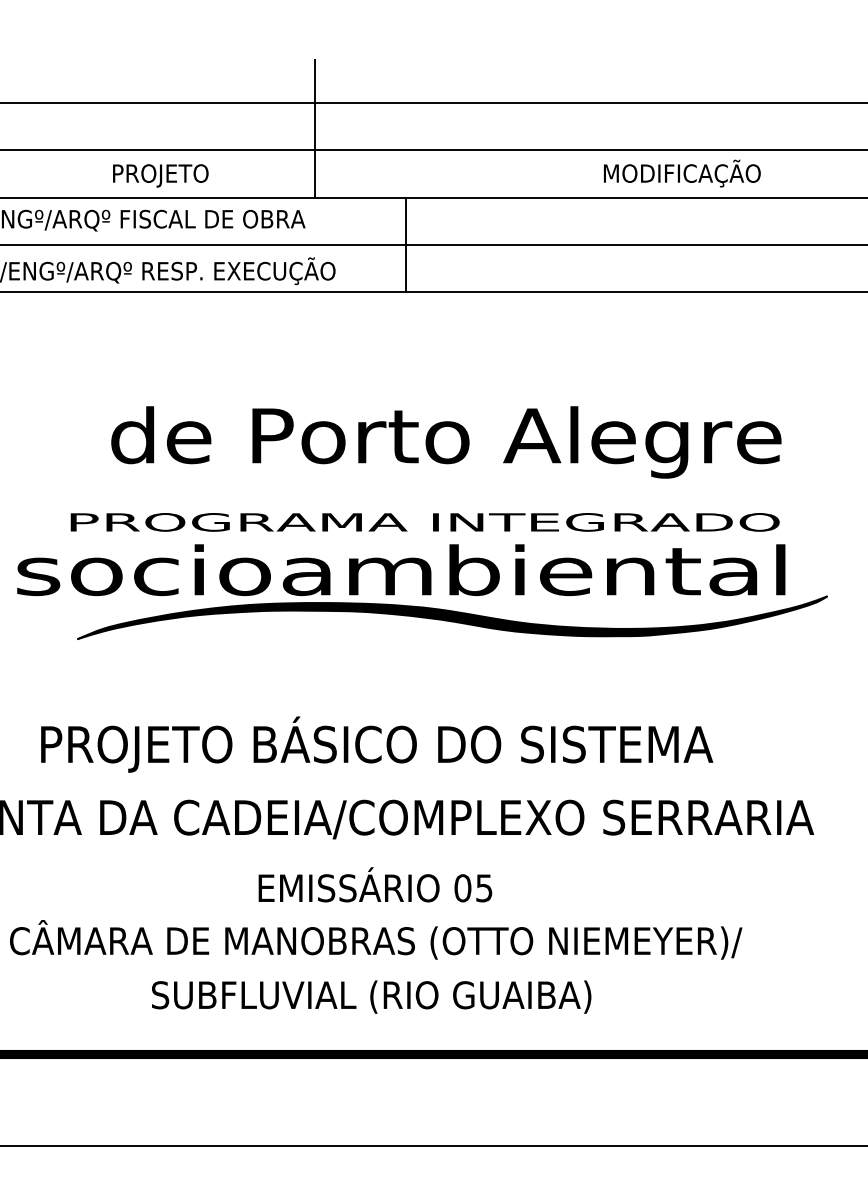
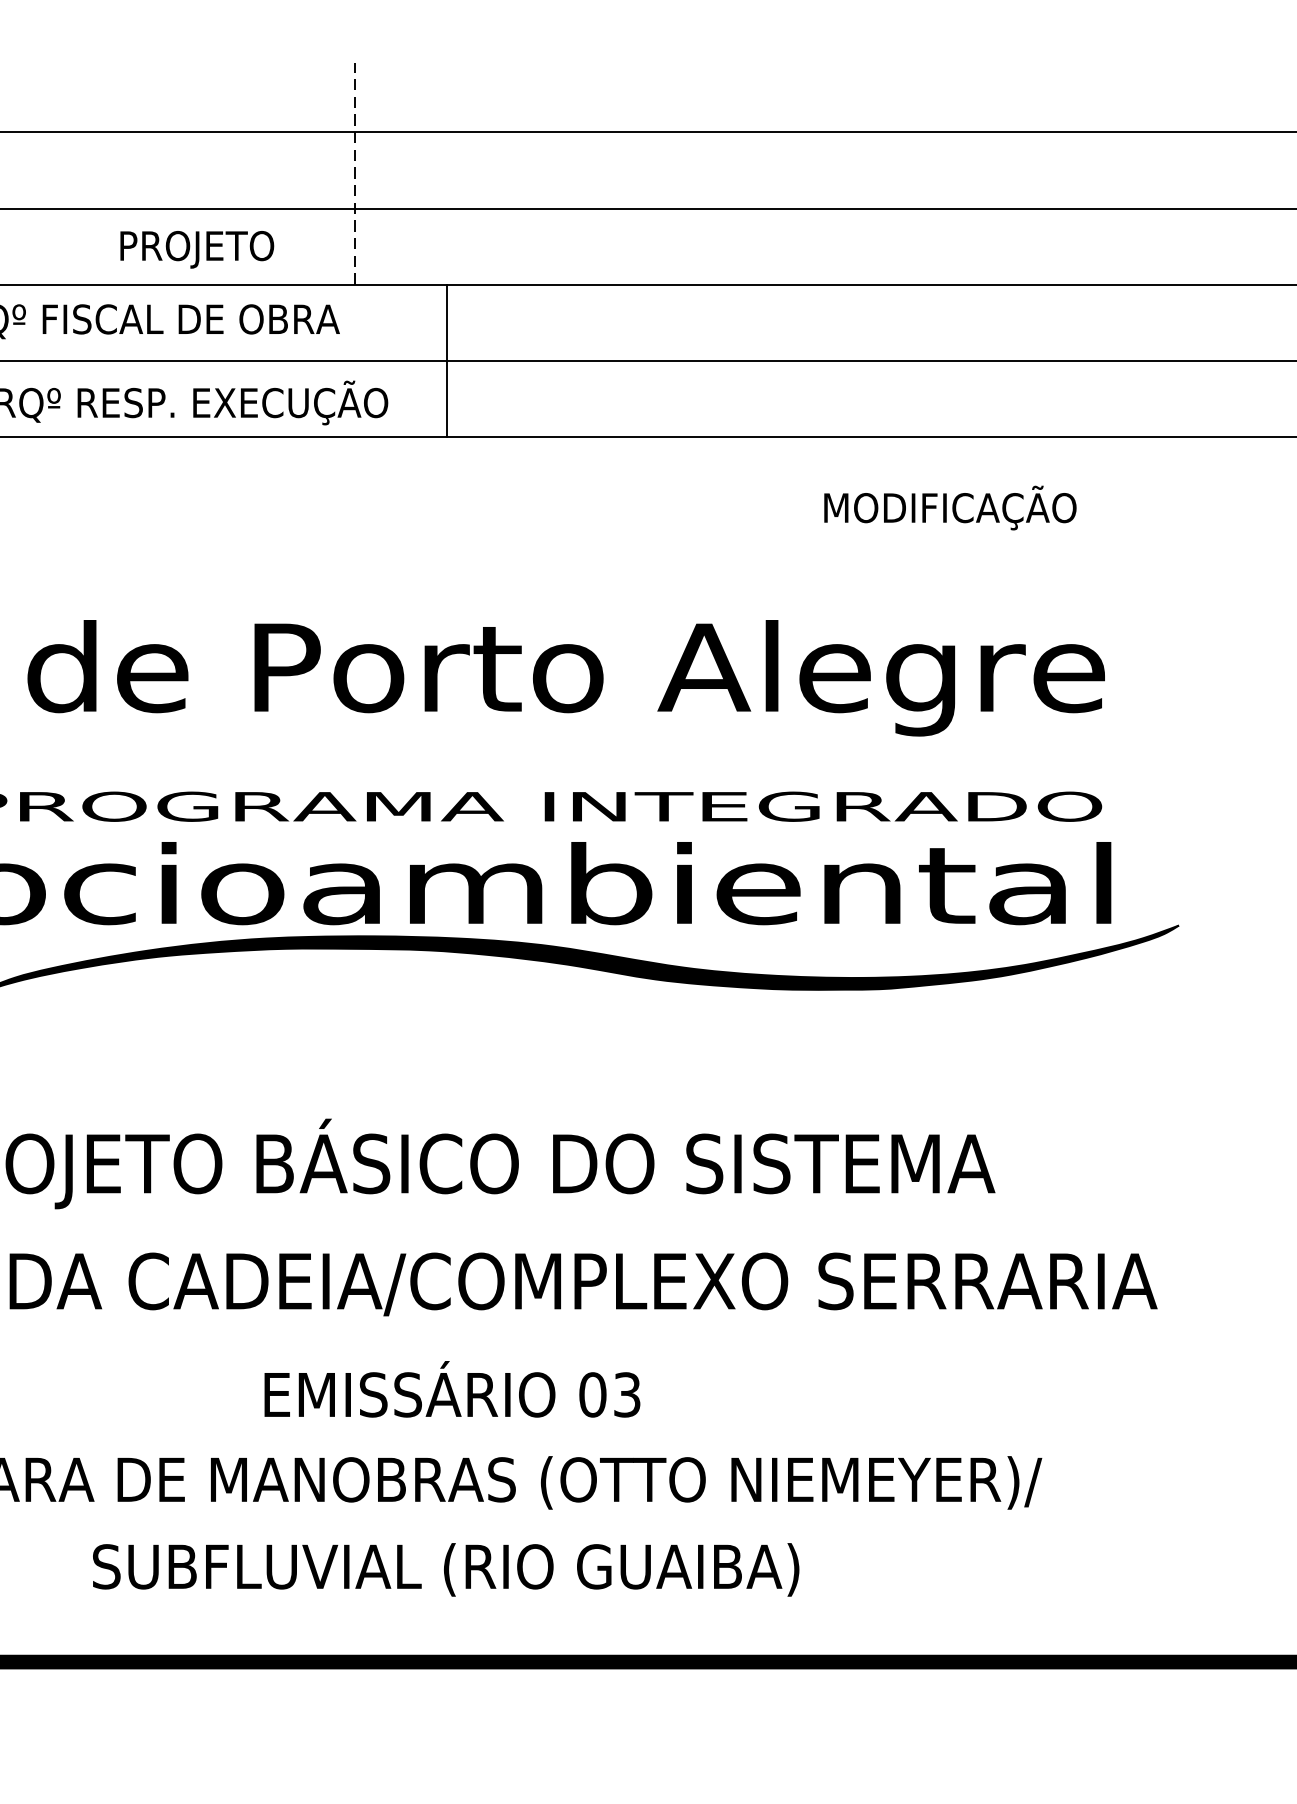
line: (314, 128) -> (354, 173), solid -> dashed
text: (682, 173) -> (950, 507), moved
text: (160, 175) -> (196, 249), moved
line: (406, 244) -> (447, 360), moved
text: (484, 887) -> (627, 1393), 05 -> 03

